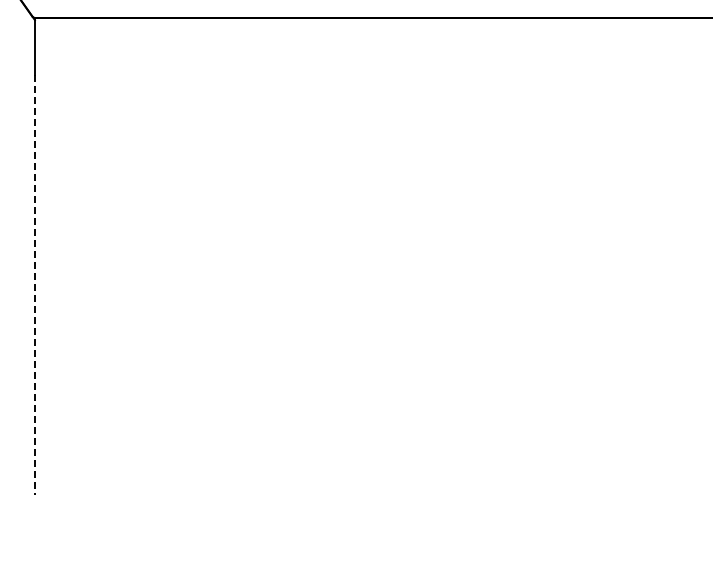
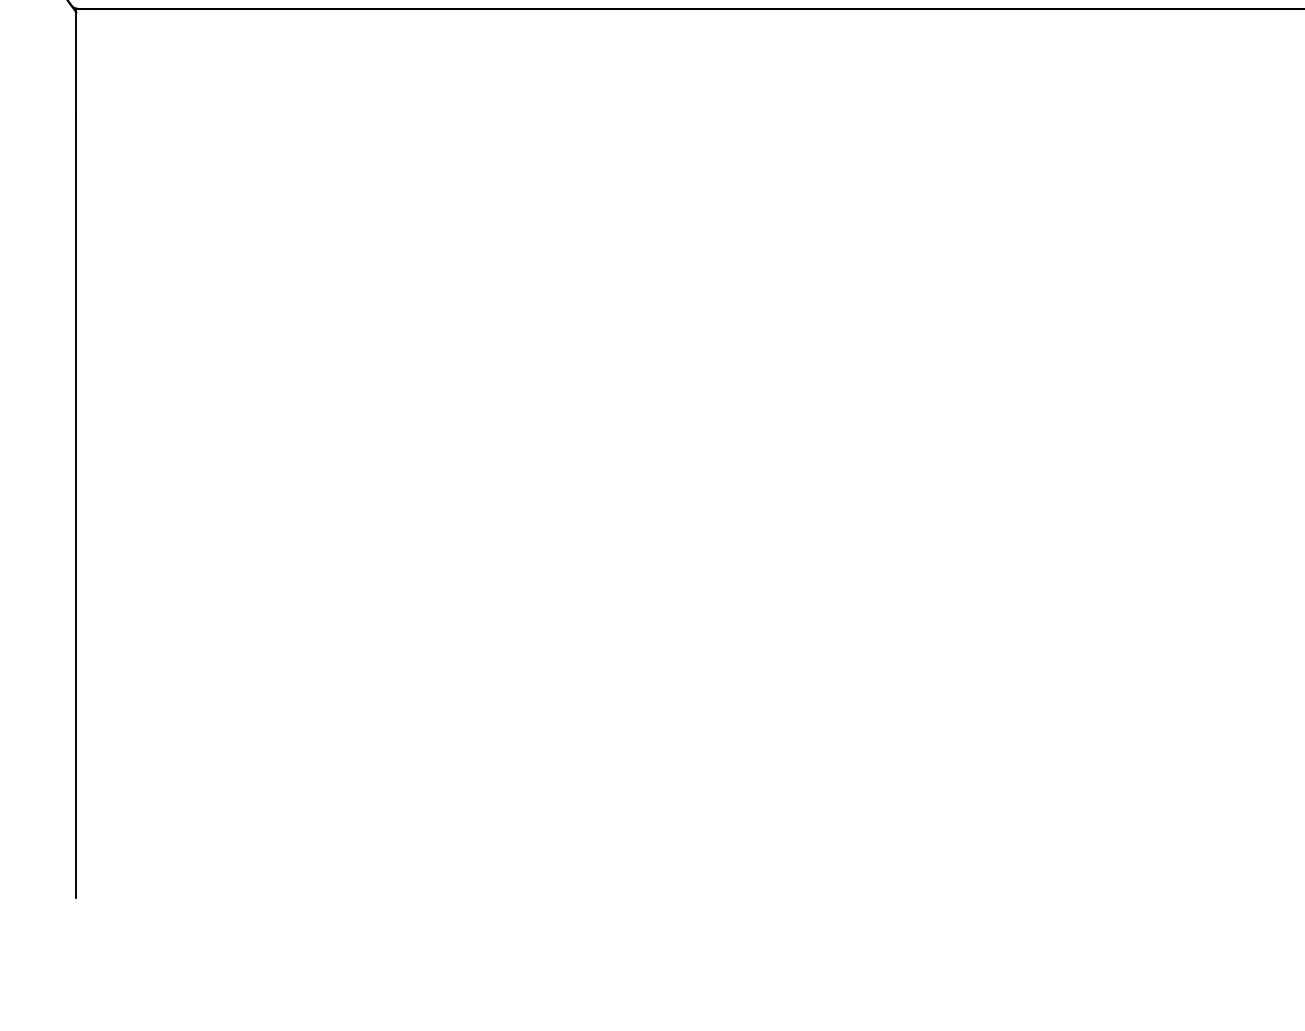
line: (34, 285) -> (75, 507), dashed -> solid

